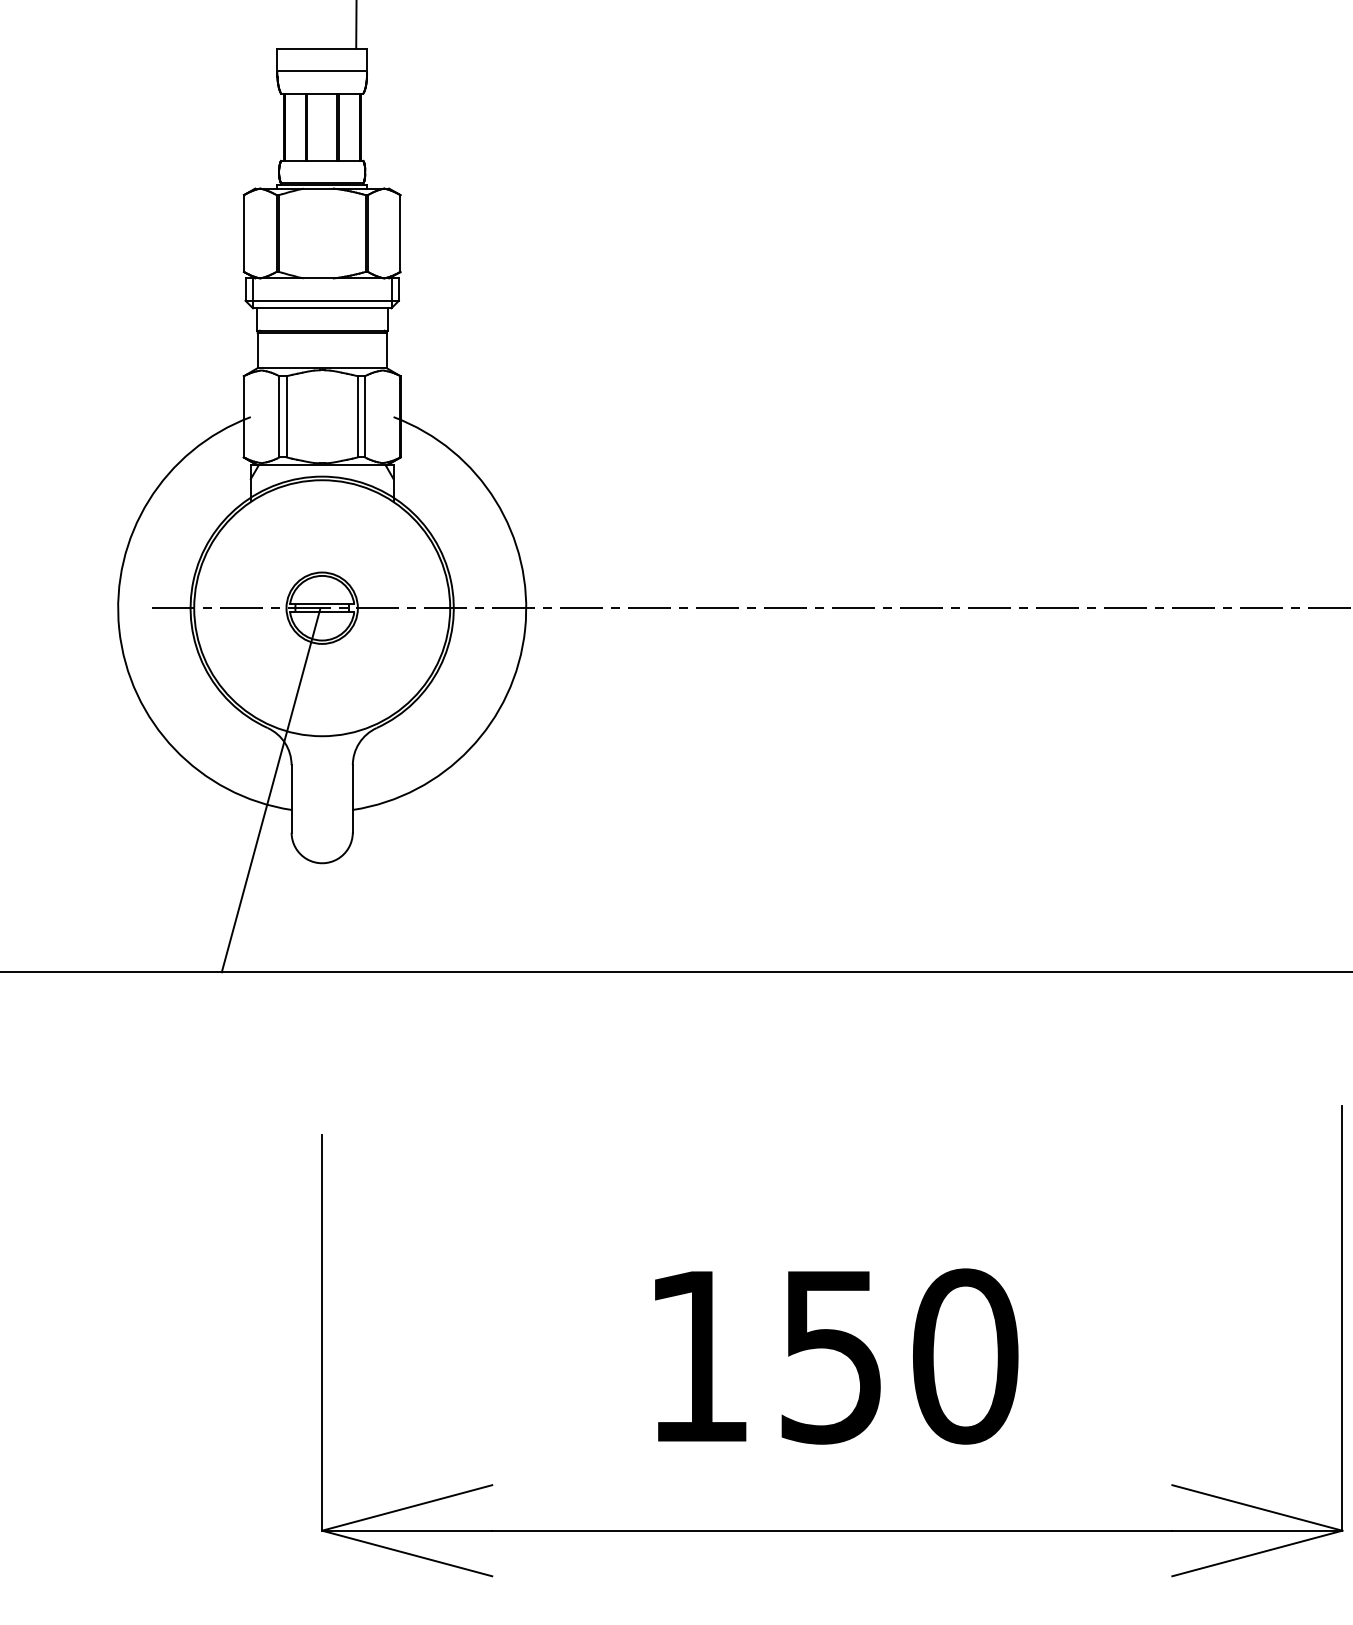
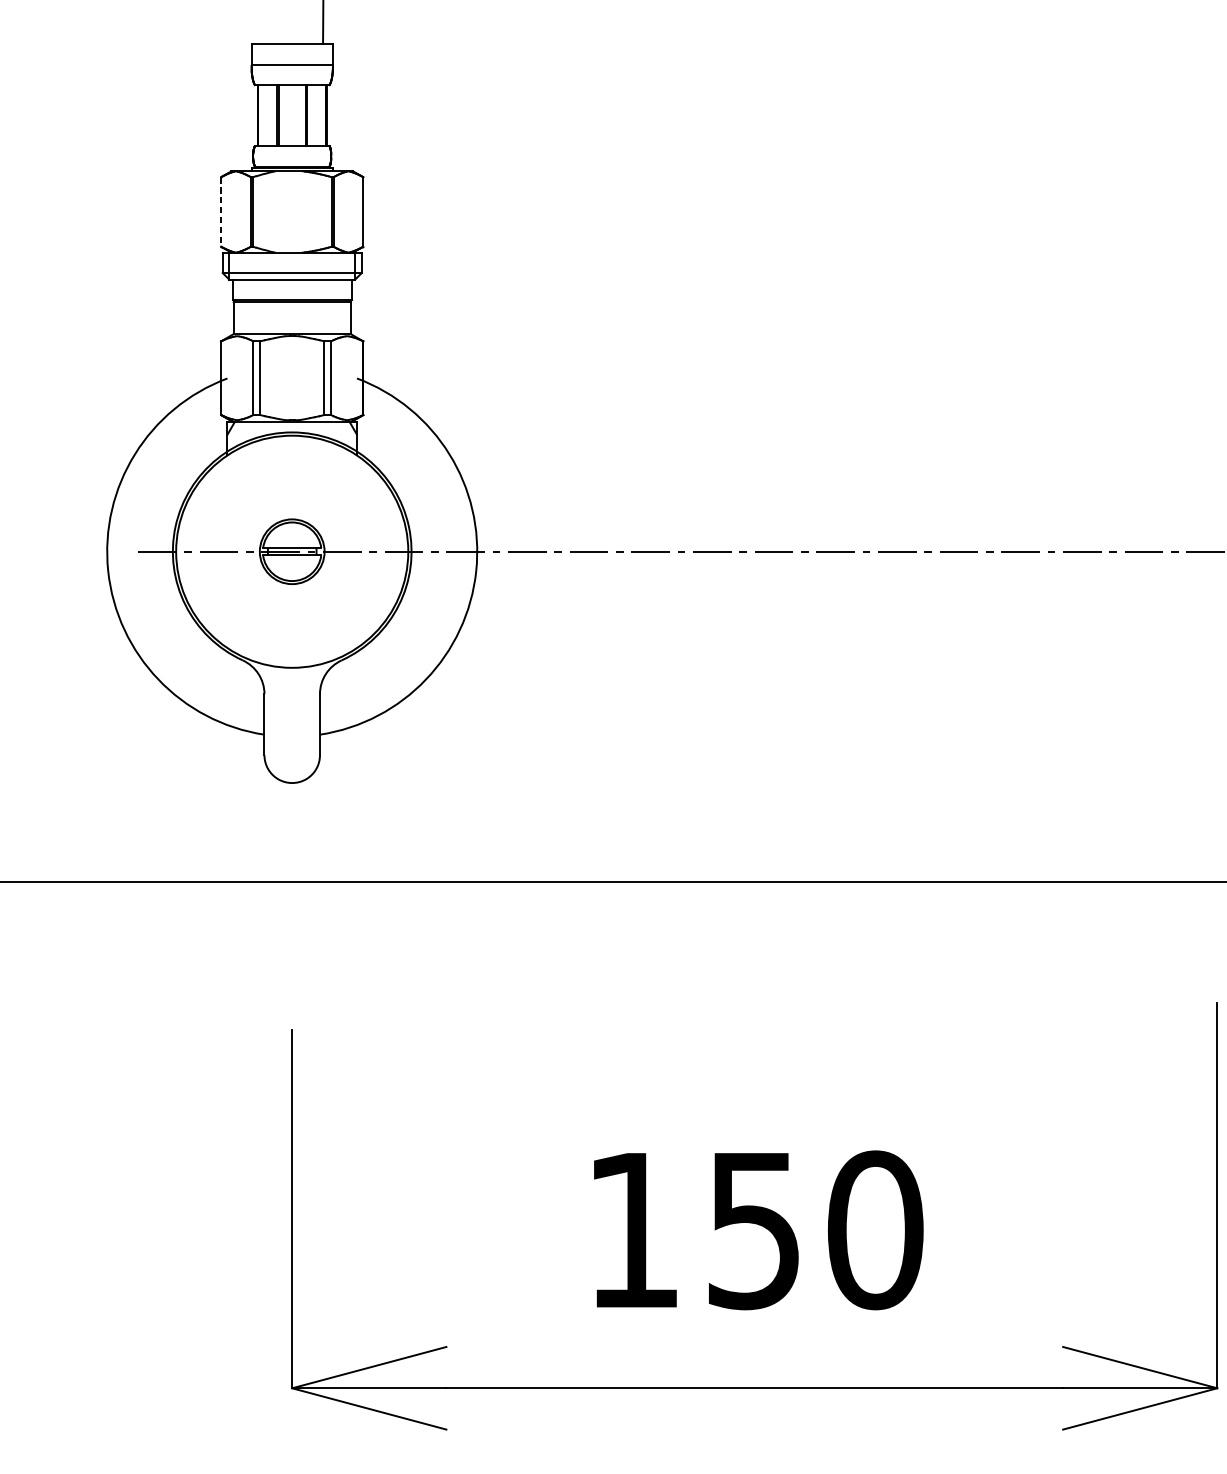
line: (244, 234) -> (221, 212), solid -> dashed
line: (270, 790) -> (245, 717), removed

